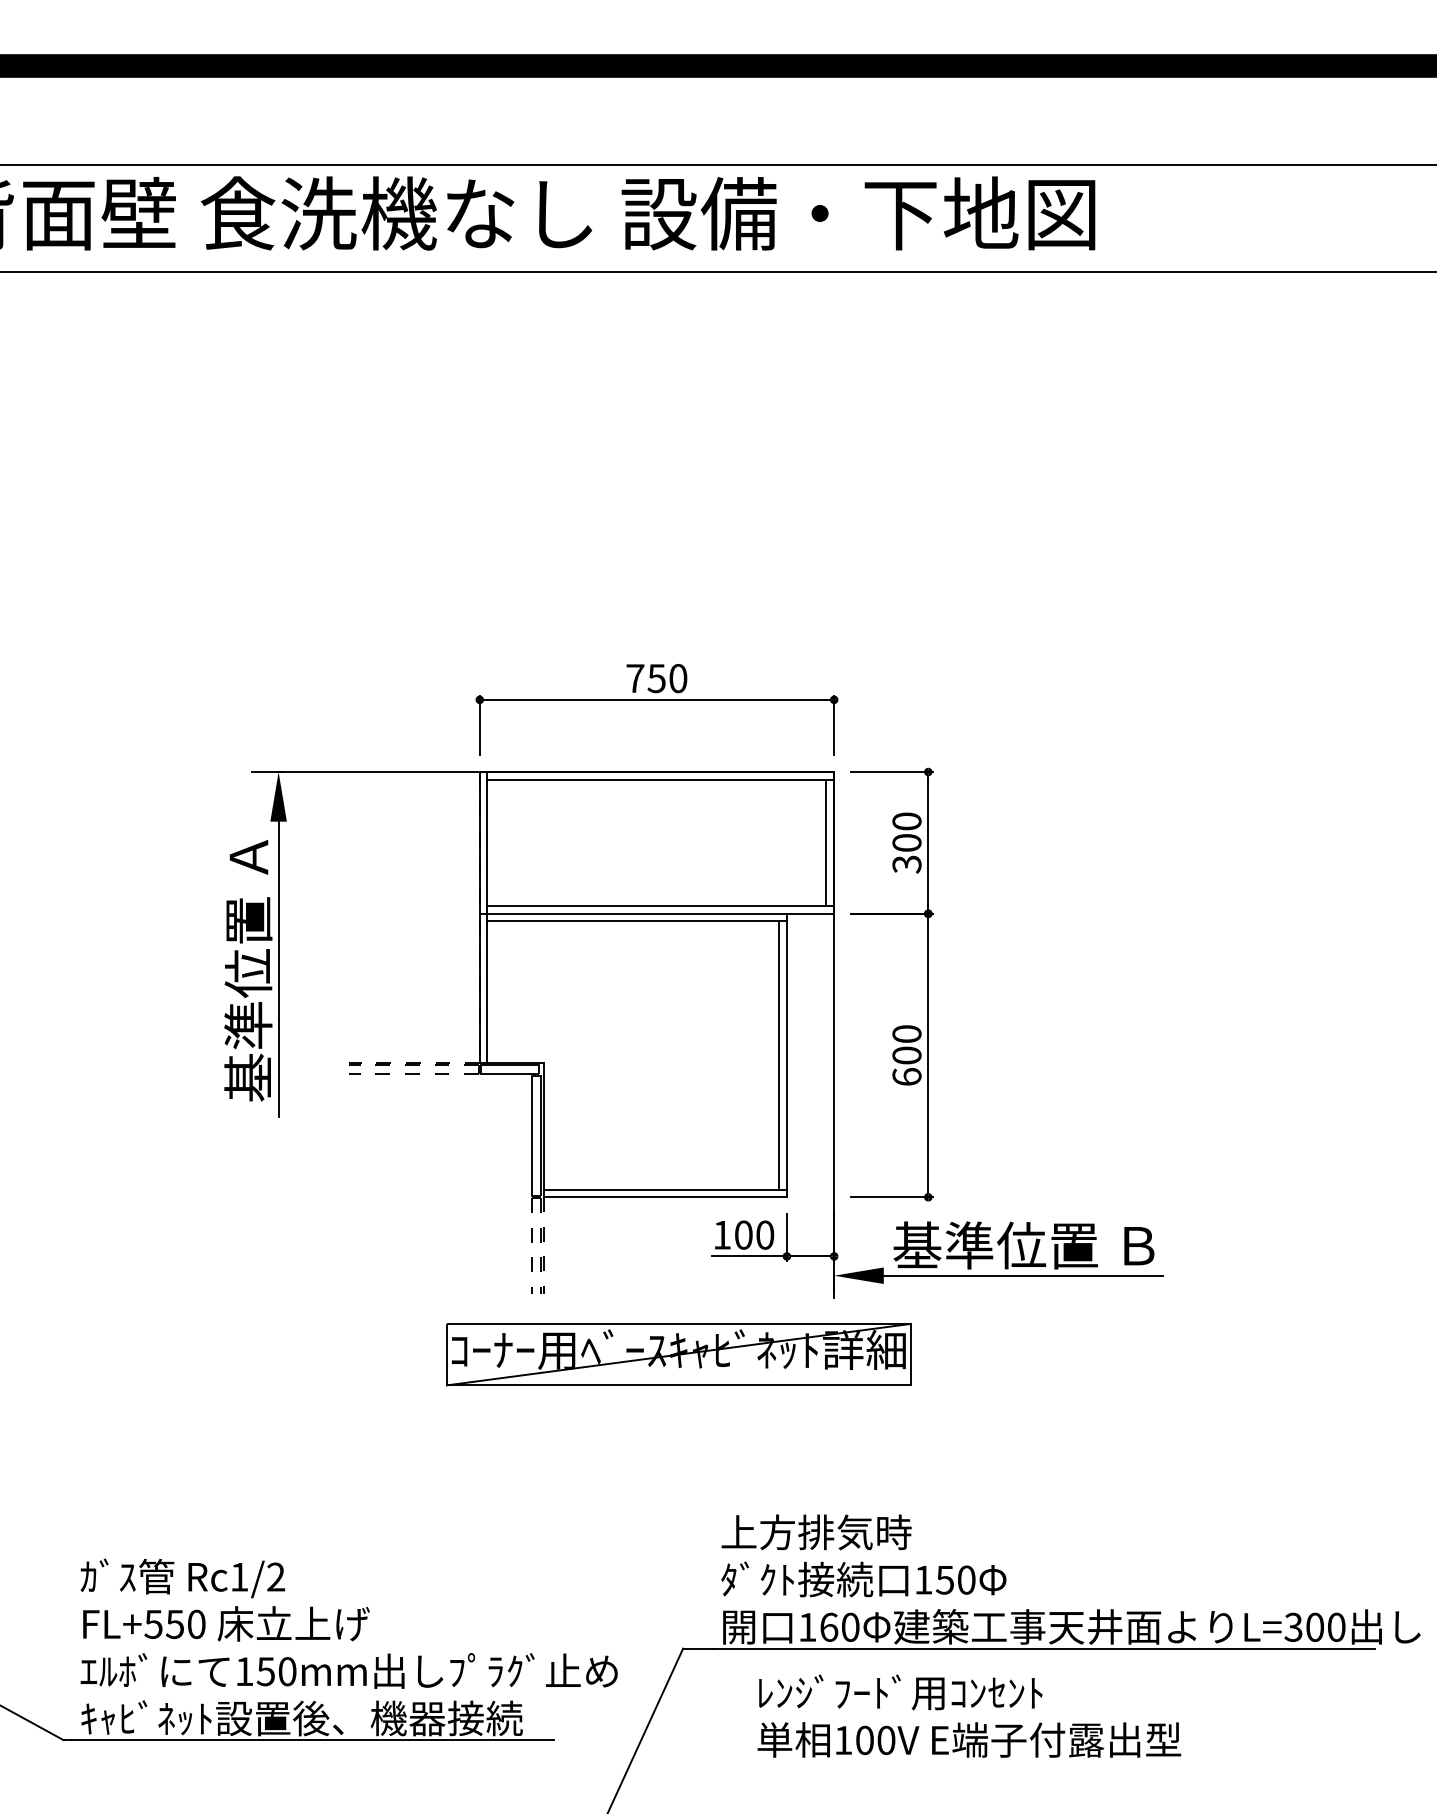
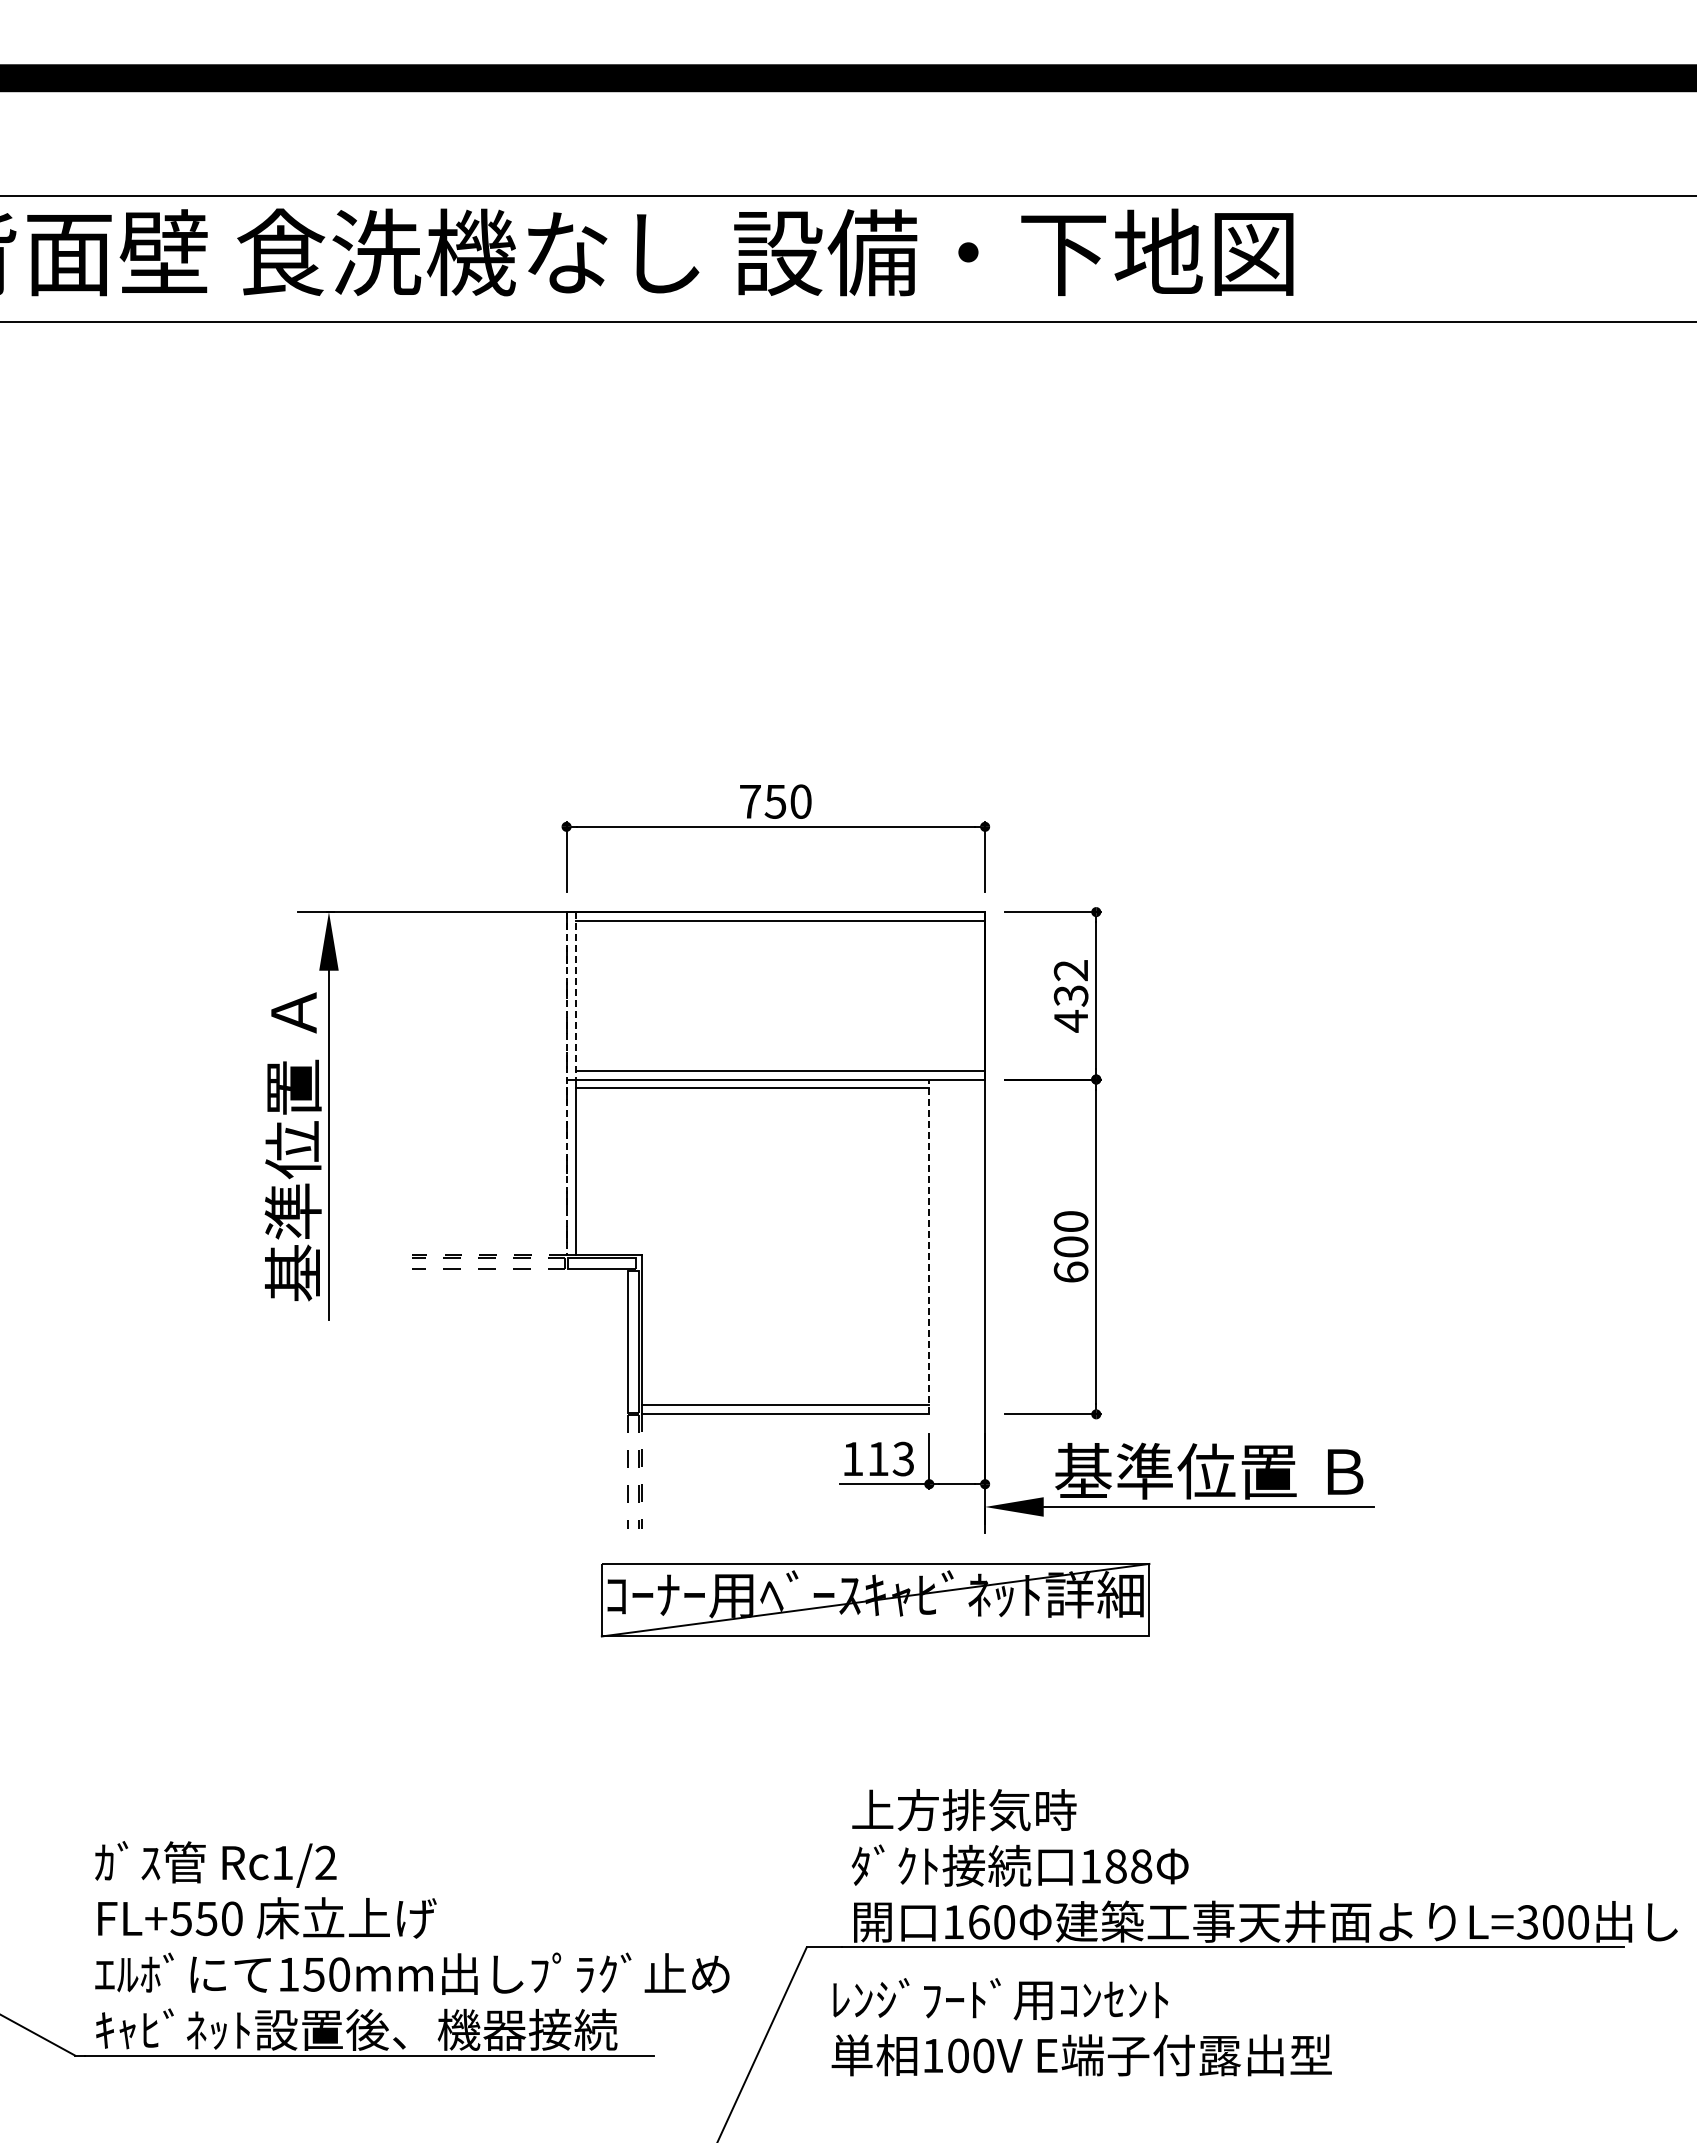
line: (487, 842) -> (575, 995), solid -> dashed
line: (826, 842) -> (975, 995), removed
text: (906, 843) -> (1070, 996), 300 -> 432
line: (479, 917) -> (566, 1083), solid -> dashed
line: (779, 1055) -> (920, 1246), removed
line: (787, 1055) -> (929, 1246), solid -> dashed
text: (754, 1234) -> (891, 1458), 100 -> 113
part: (678, 1354) -> (875, 1600), moved
text: (955, 1580) -> (1128, 1866), 150 -> 188
text: (969, 1716) -> (1081, 2027), moved

